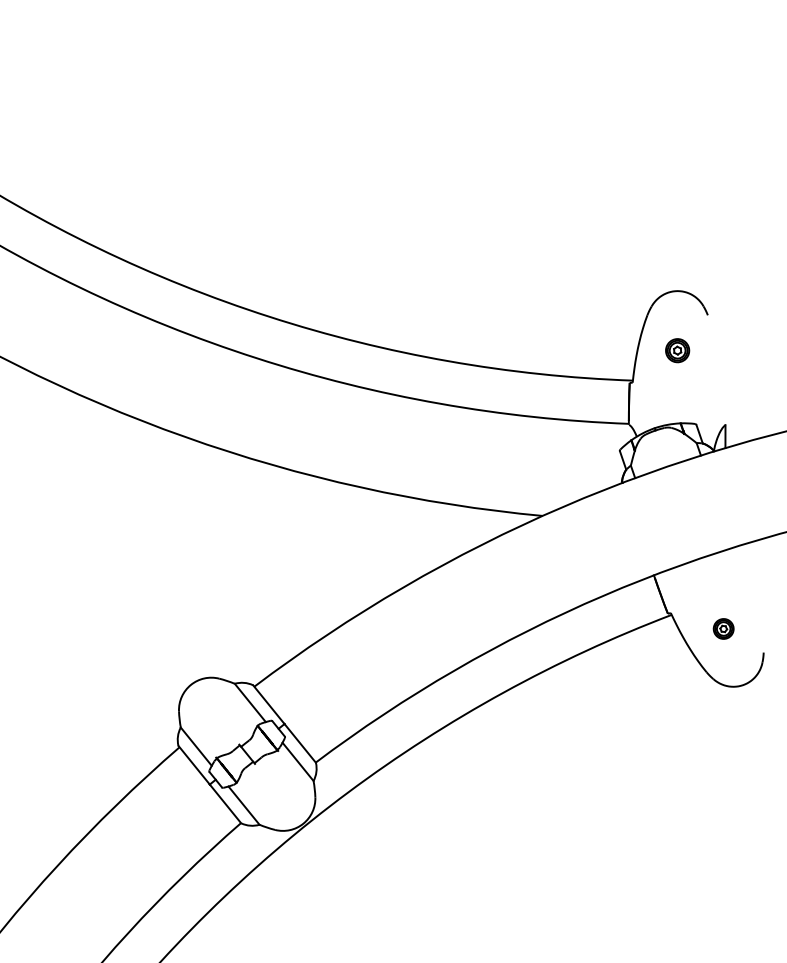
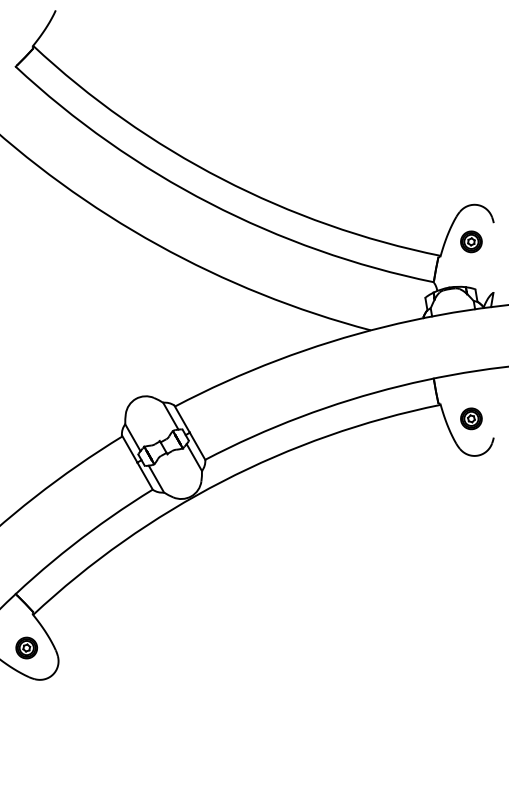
part: (677, 350) -> (471, 241), size x1.43
part: (723, 628) -> (471, 418), size x1.67

